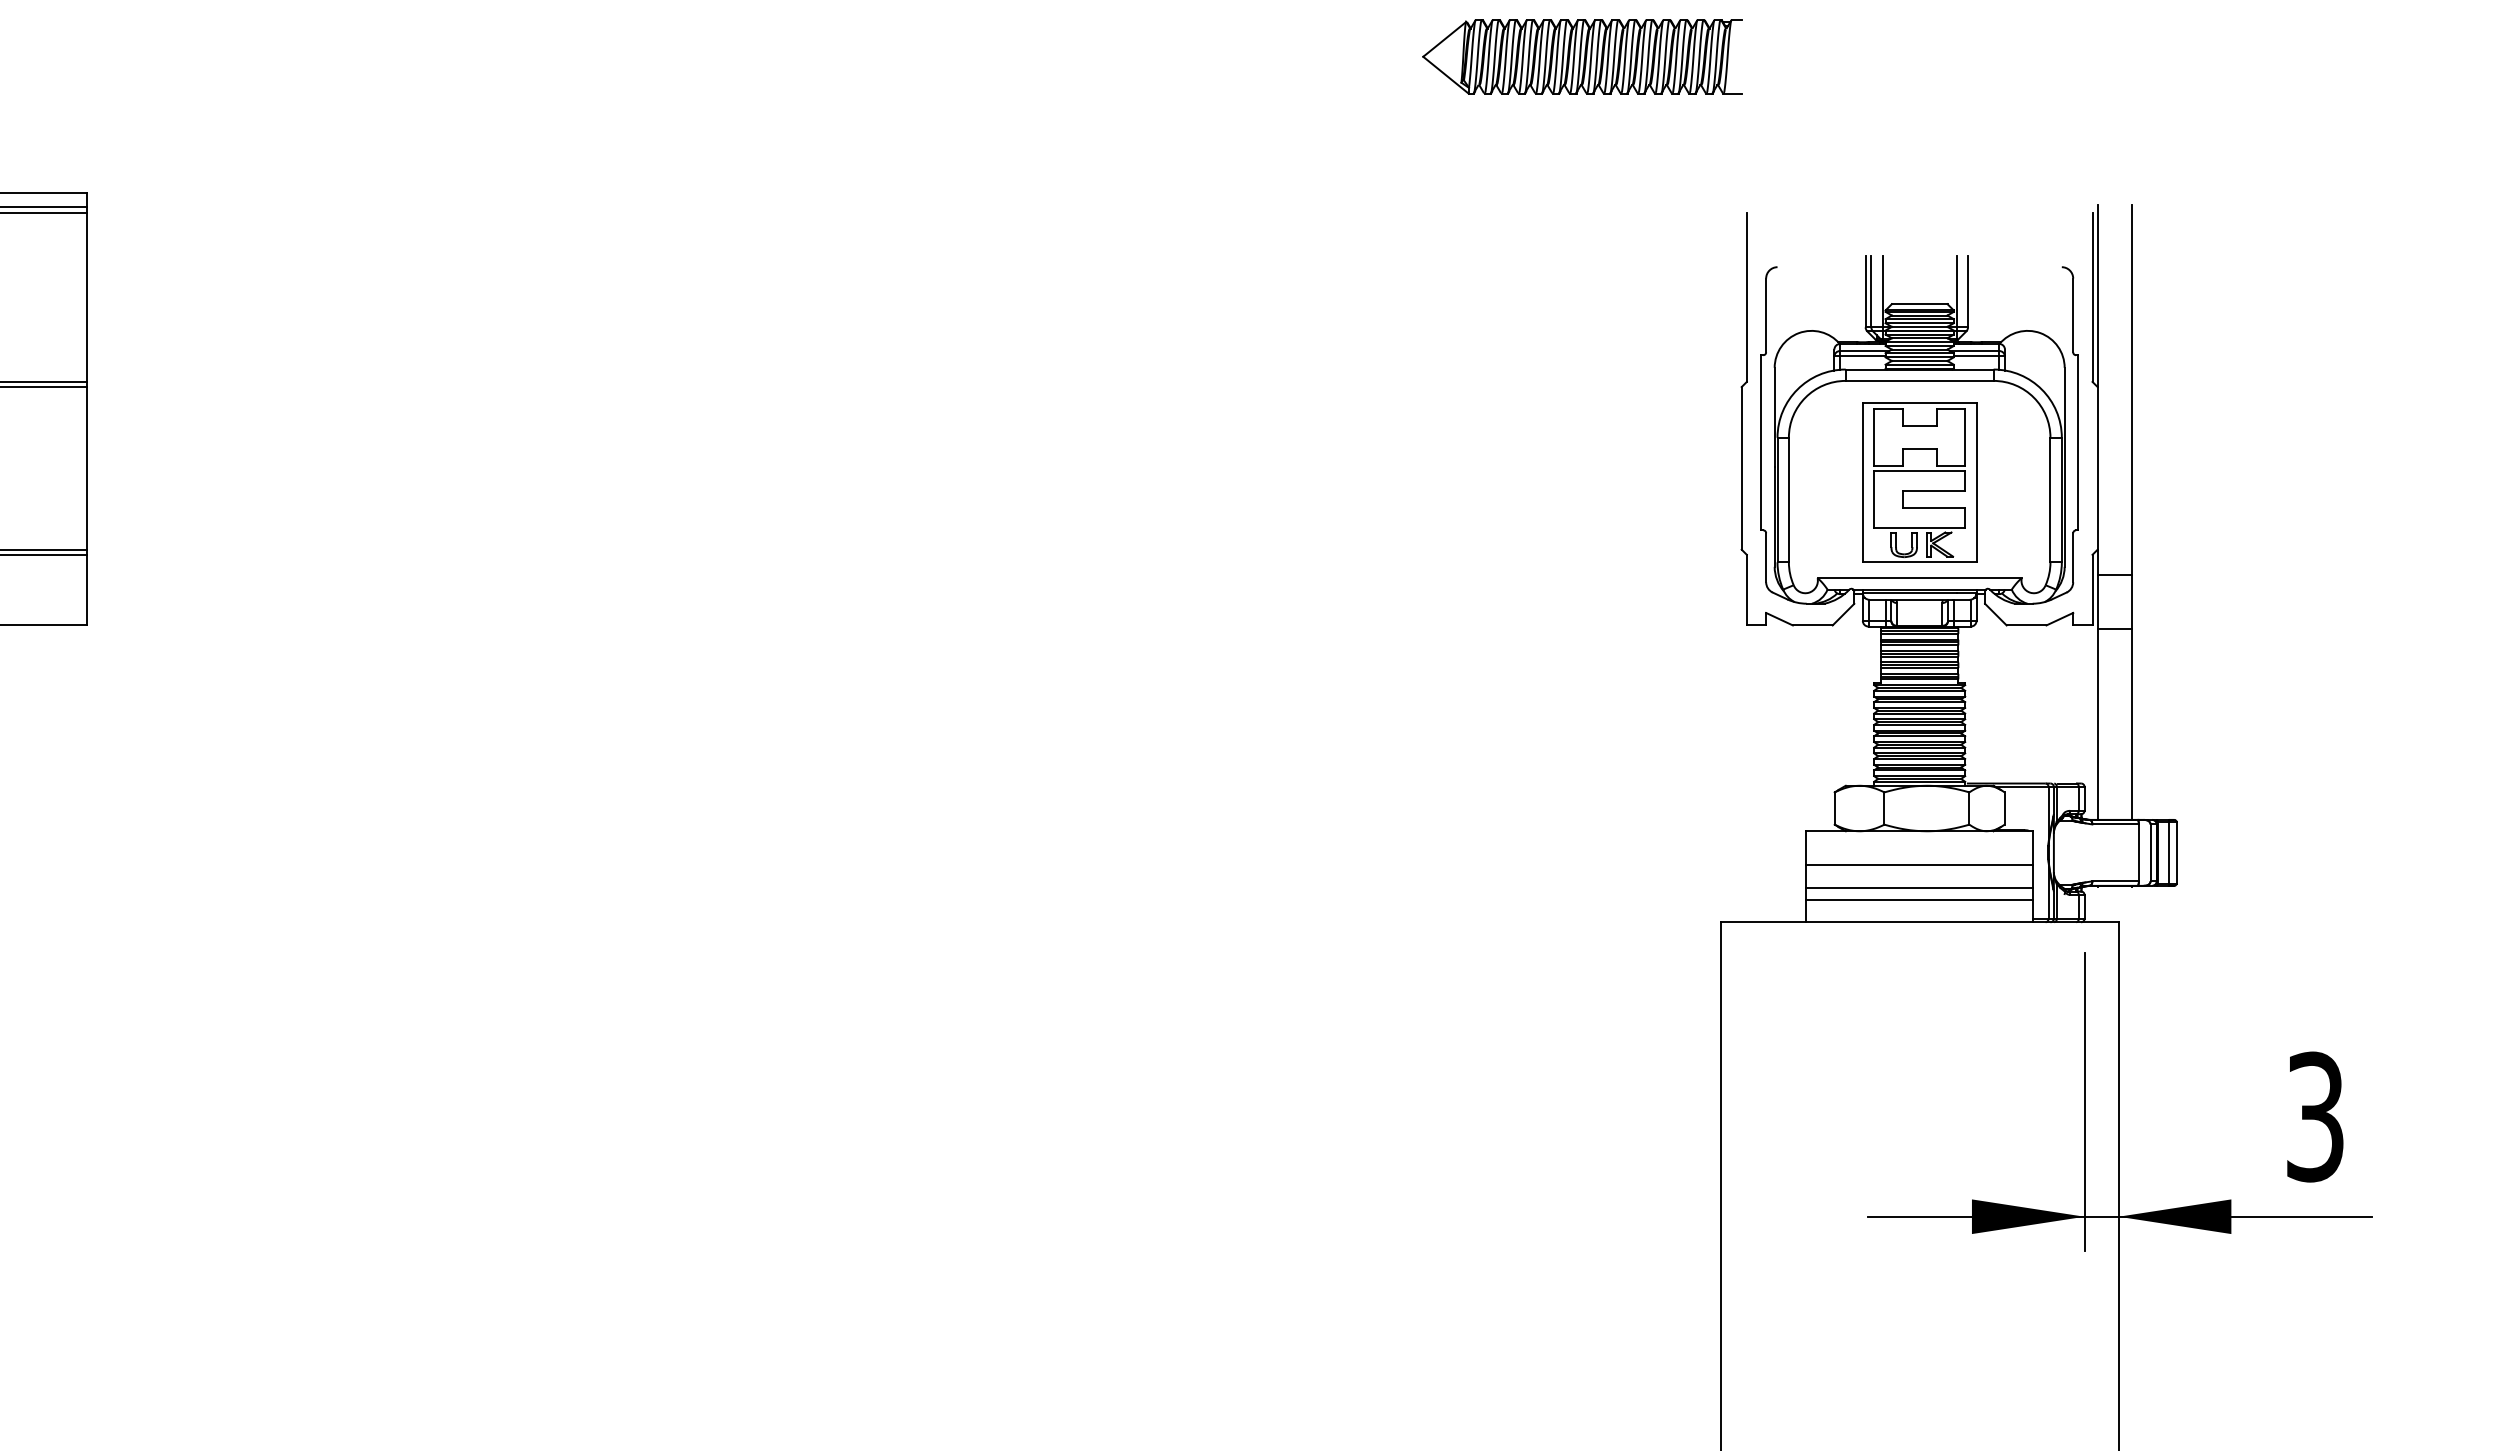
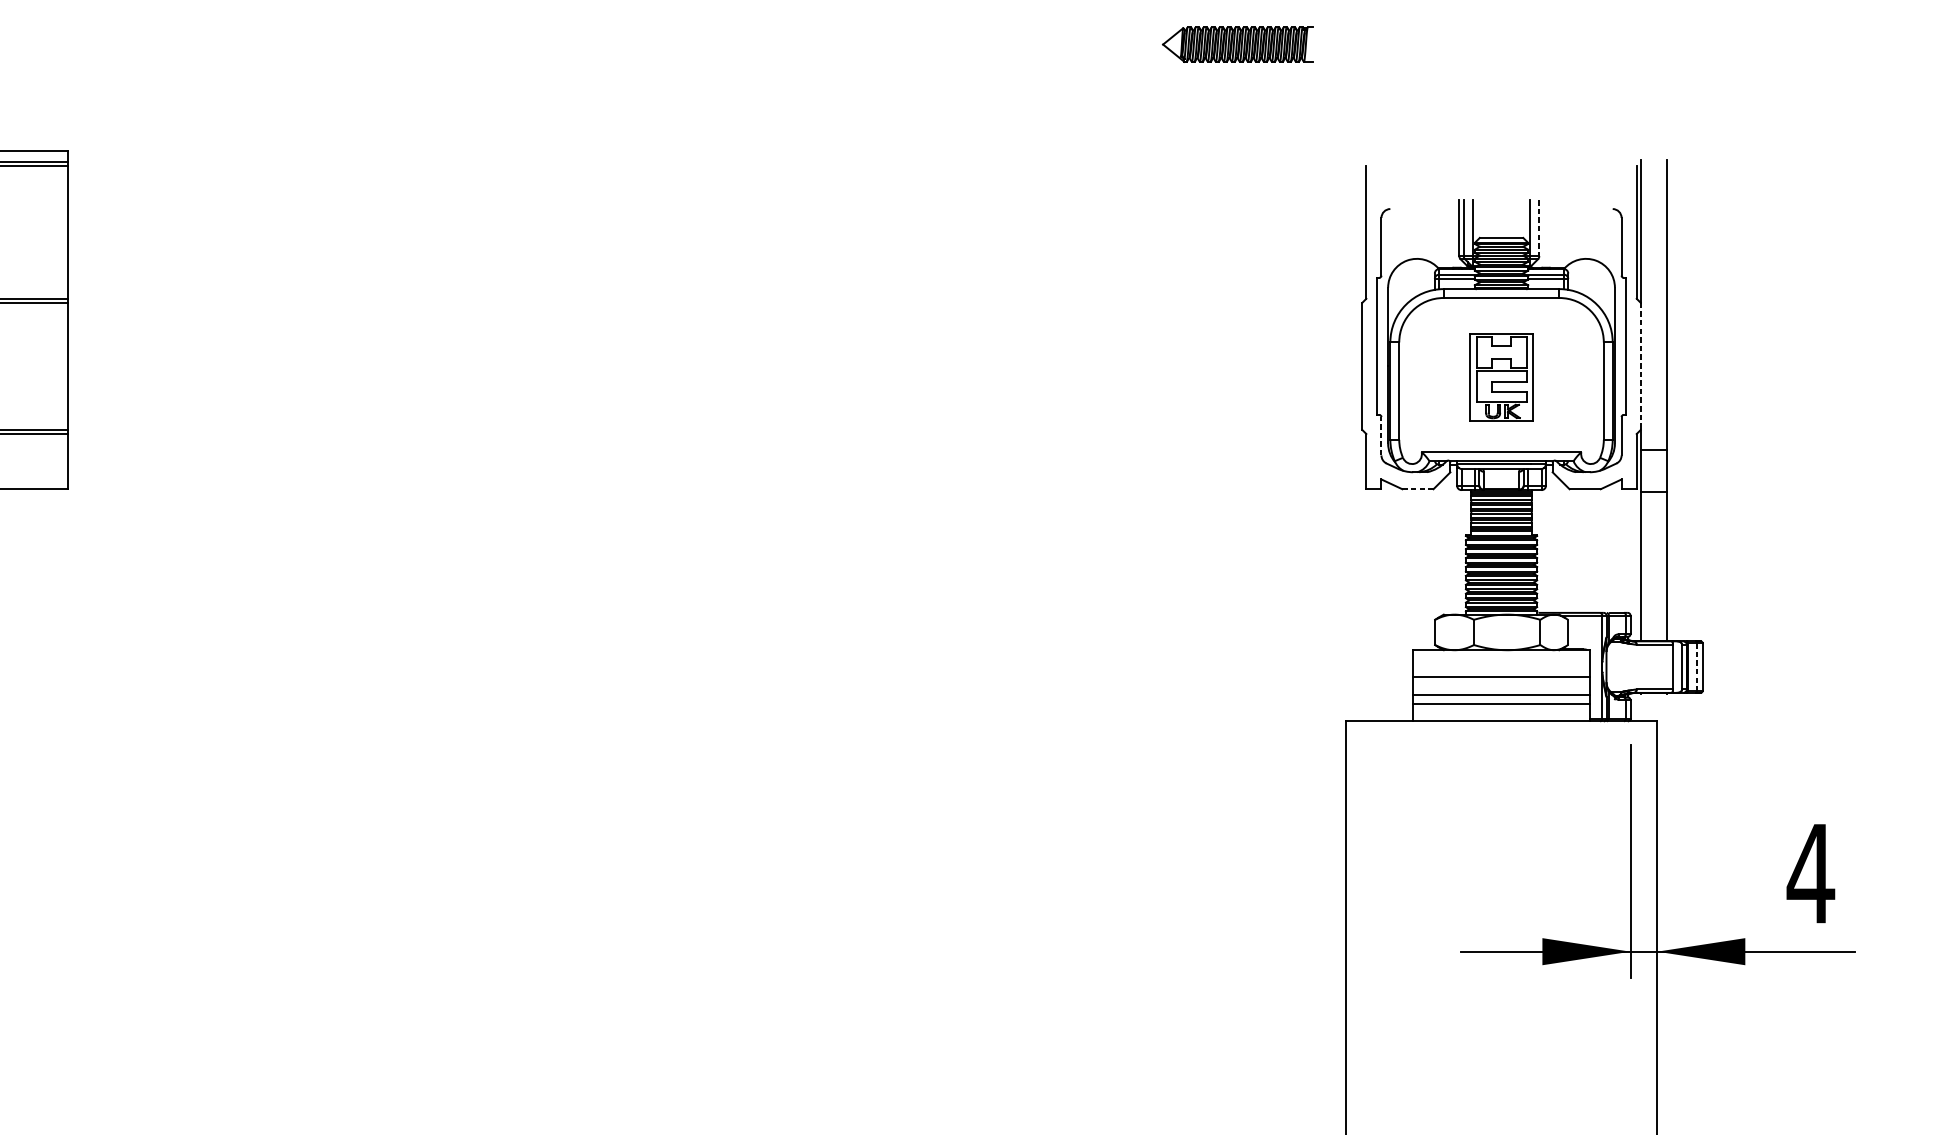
part: (1582, 56) -> (1237, 44), size x0.6
line: (1968, 291) -> (1539, 228), solid -> dashed
line: (2097, 468) -> (1640, 366), solid -> dashed
part: (1919, 482) -> (1501, 377), size x0.7
line: (1766, 557) -> (1381, 436), solid -> dashed
line: (1812, 625) -> (1417, 489), solid -> dashed
line: (2169, 852) -> (1696, 666), solid -> dashed
text: (2315, 1116) -> (1811, 873), 3 -> 4

